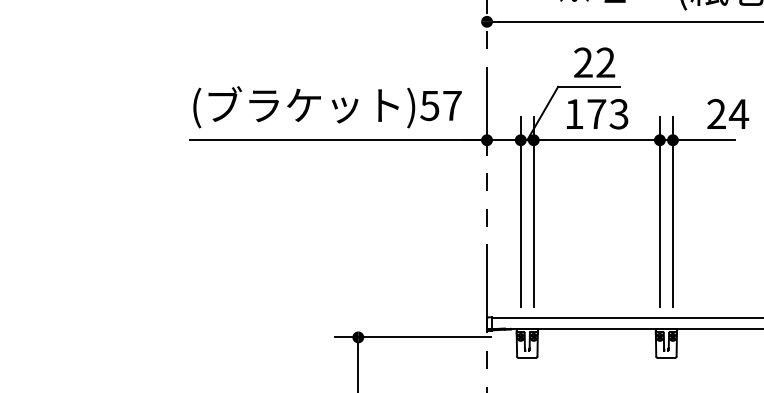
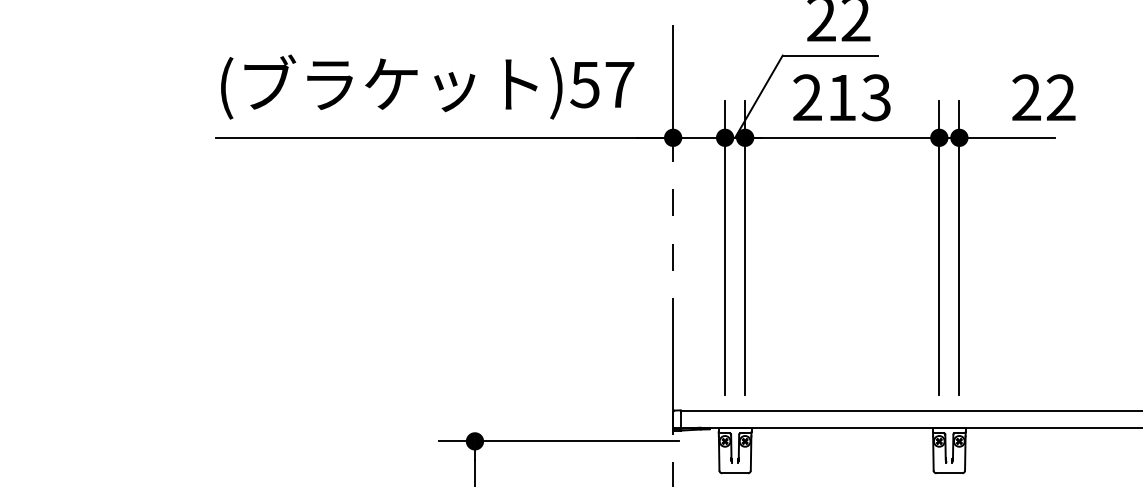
text: (585, 113) -> (824, 96), 173 -> 213
text: (738, 113) -> (1060, 96), 24 -> 22

